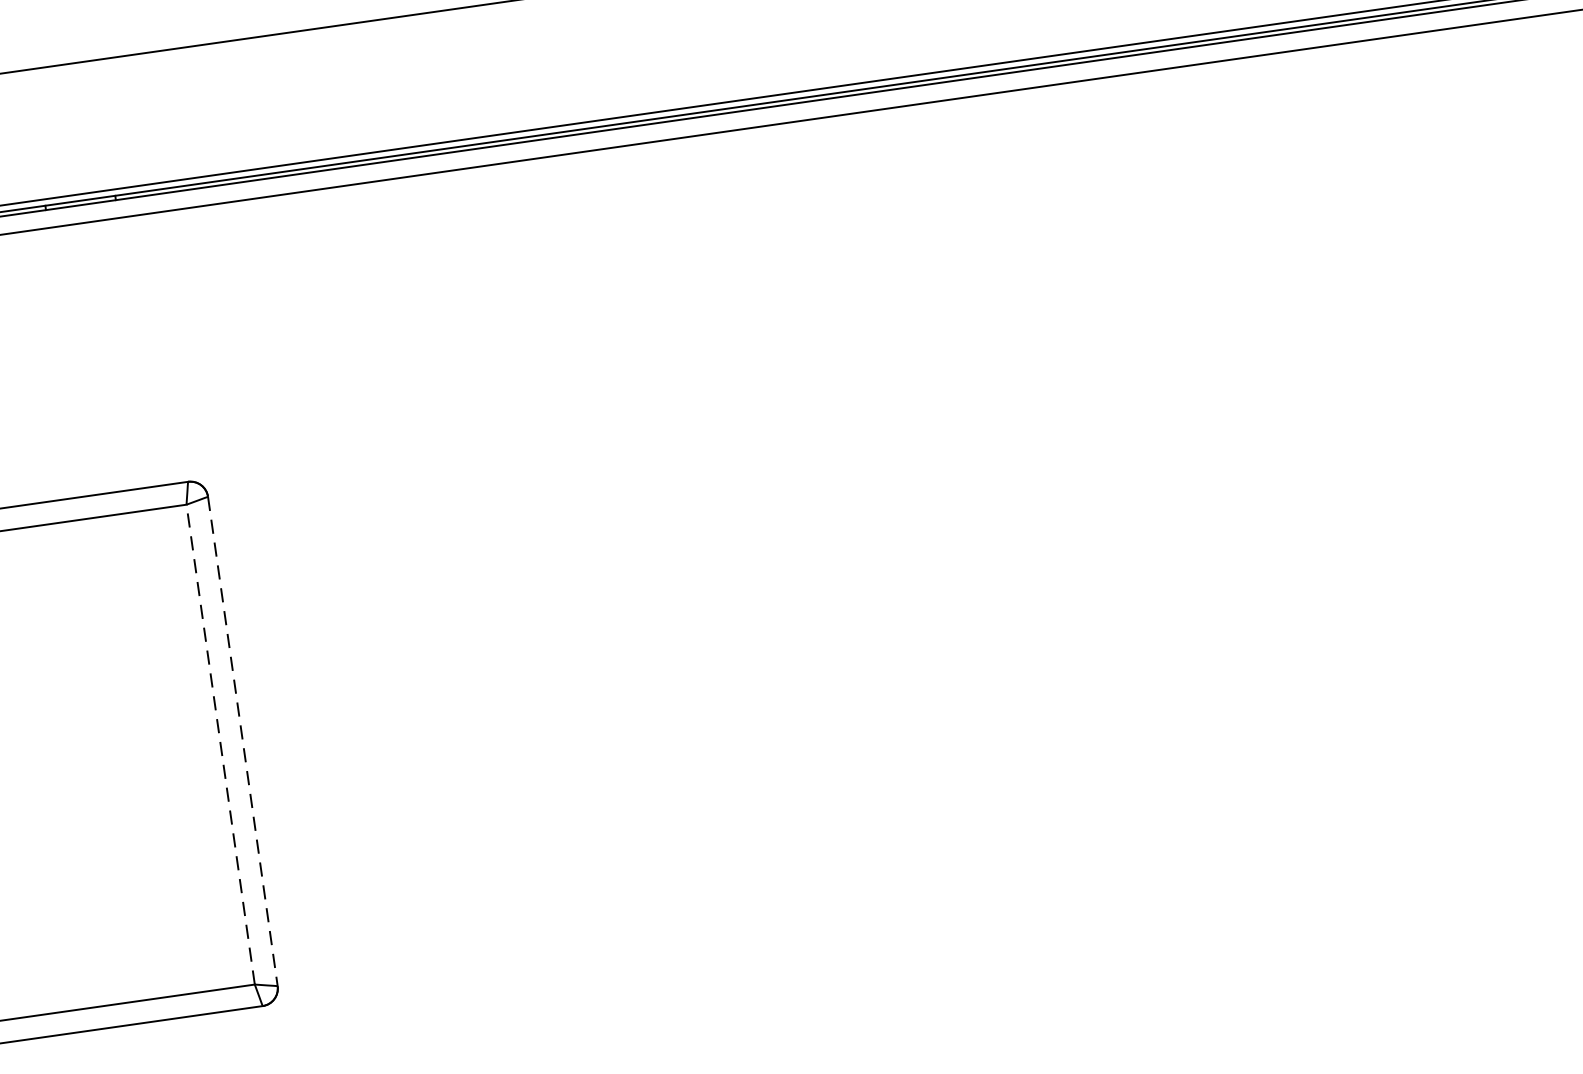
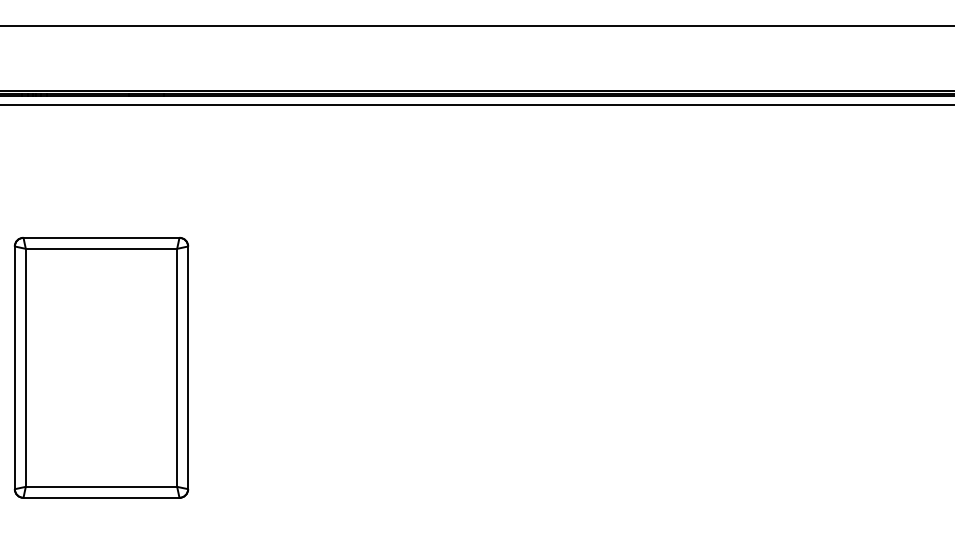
line: (243, 742) -> (188, 368), dashed -> solid
line: (221, 743) -> (177, 367), dashed -> solid

